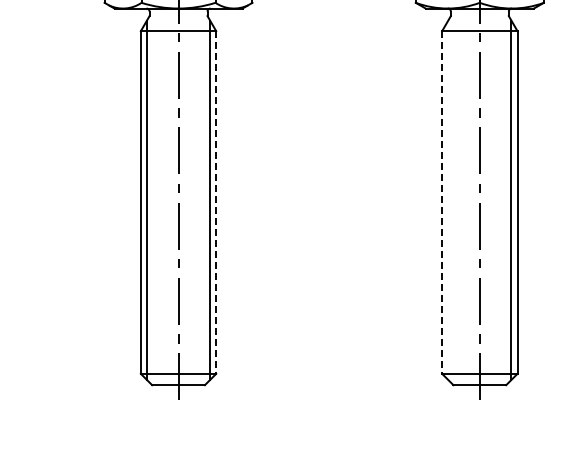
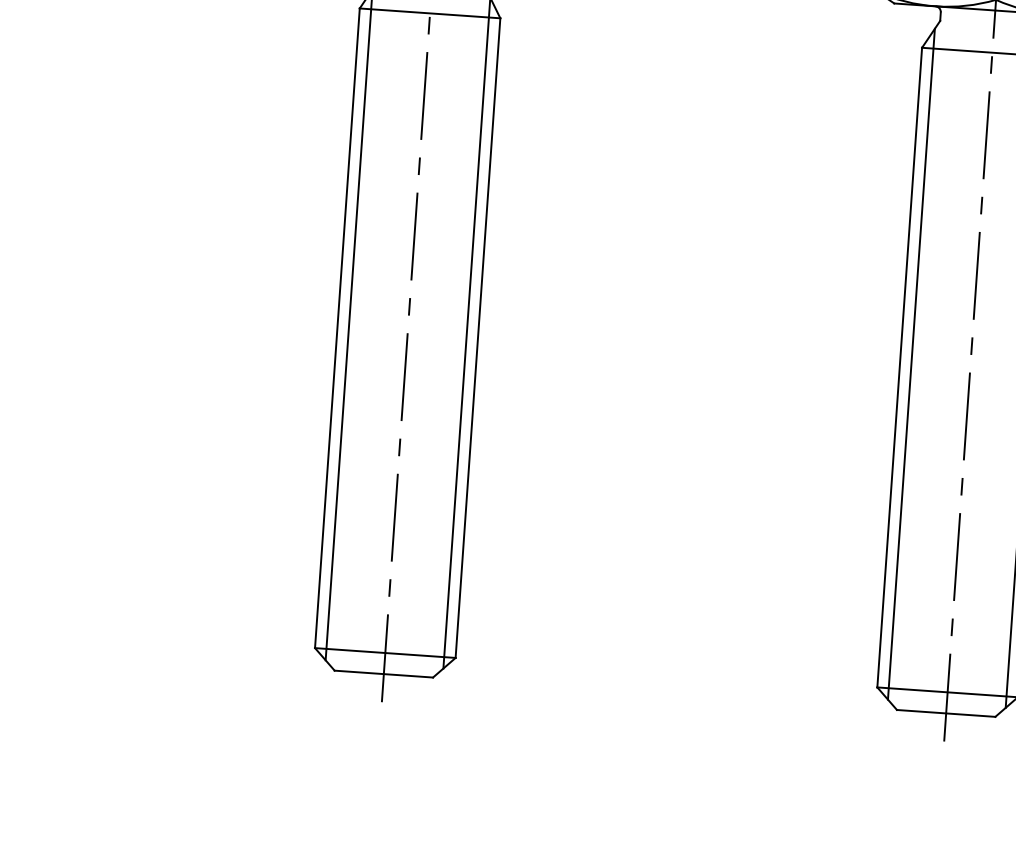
line: (448, 200) -> (911, 364), added
line: (216, 203) -> (478, 339), dashed -> solid
line: (442, 203) -> (900, 369), dashed -> solid

